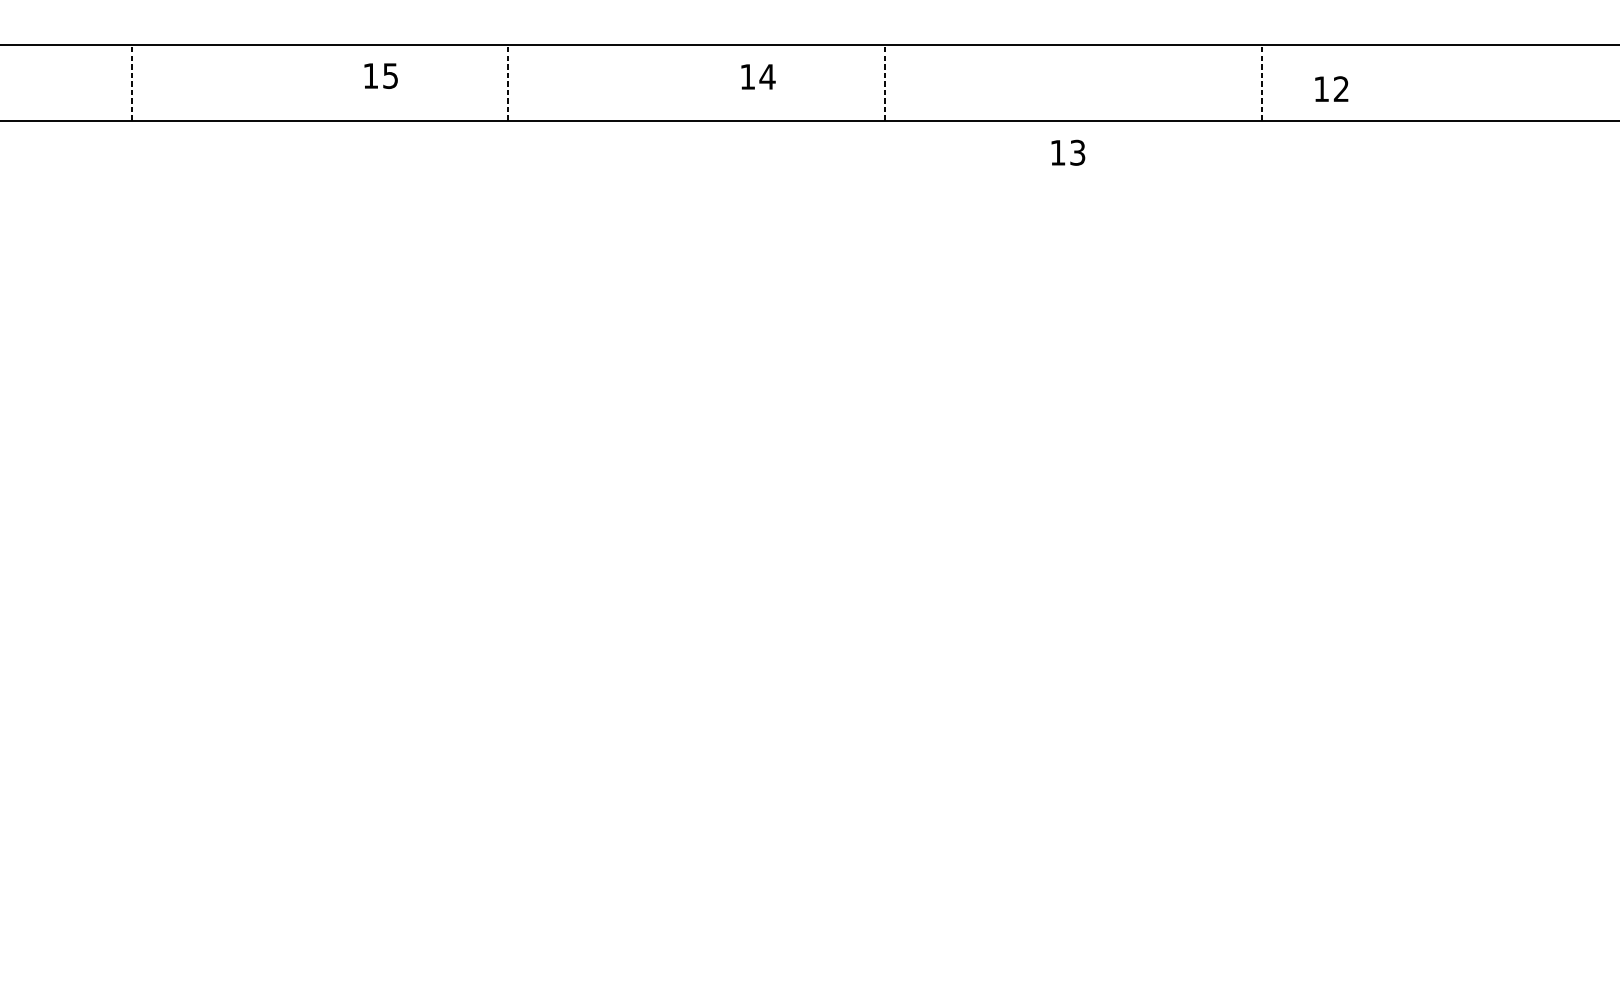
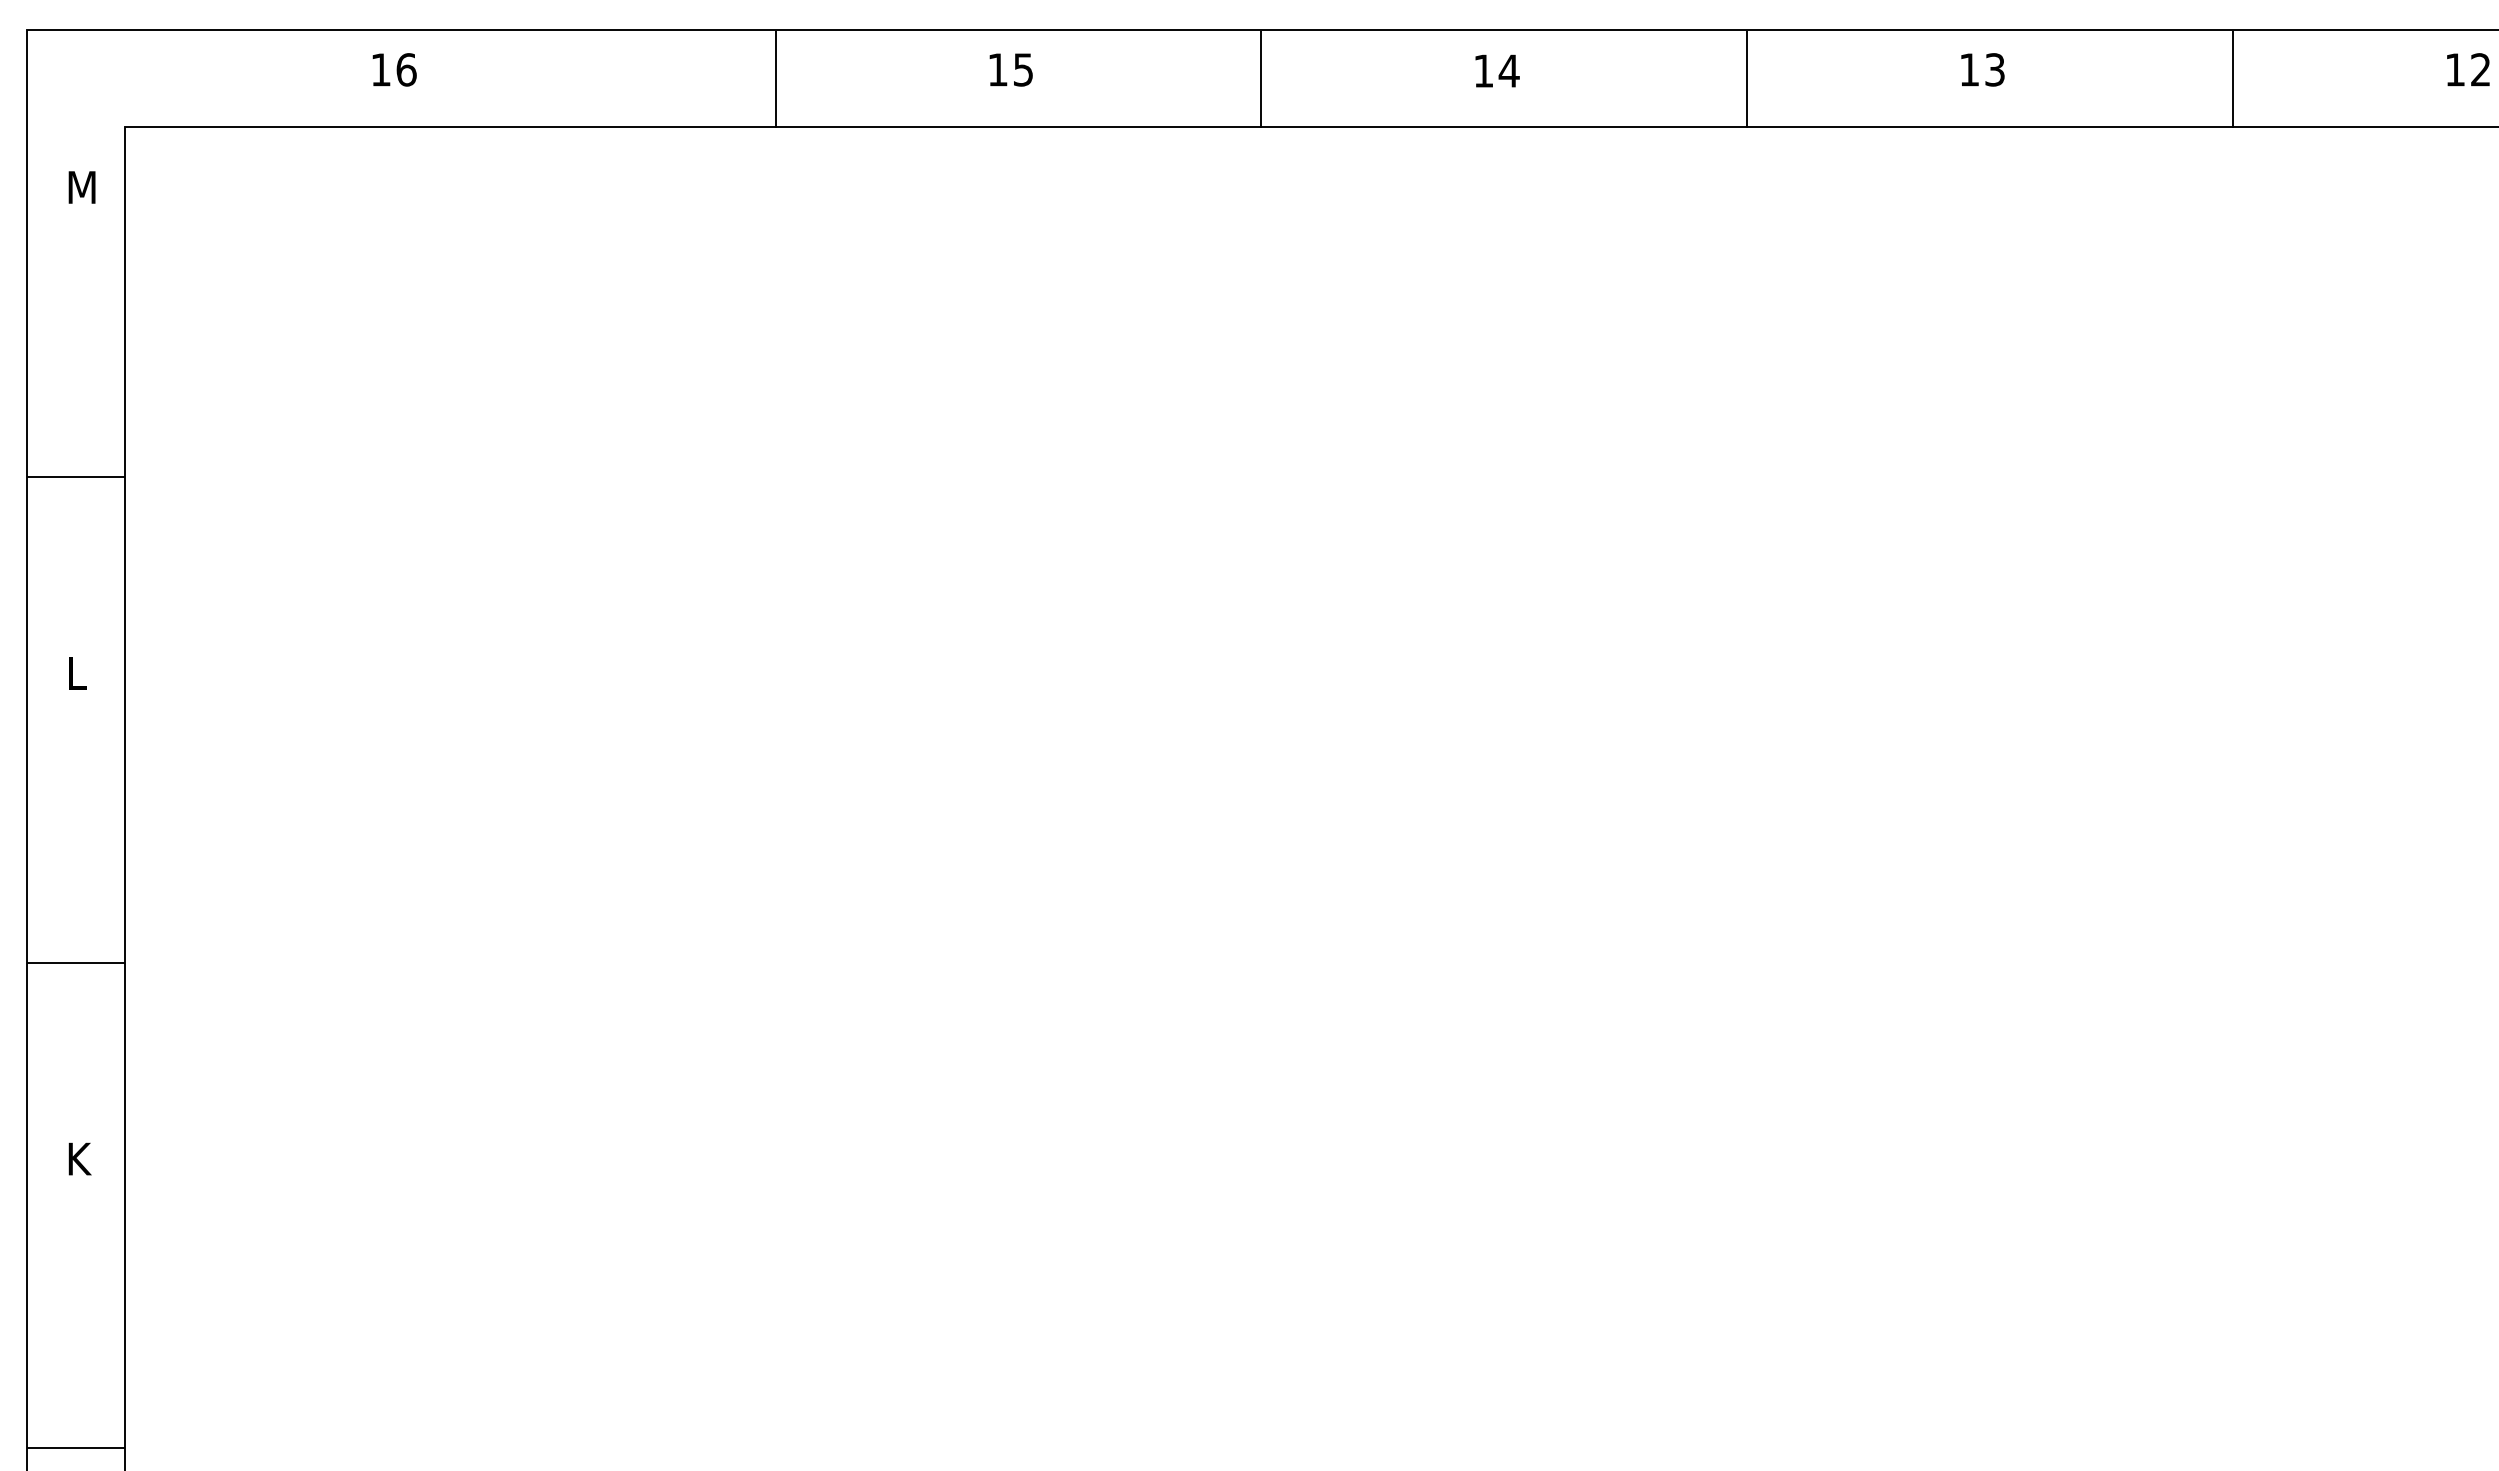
text: (380, 75) -> (1010, 69), moved
text: (758, 76) -> (1497, 70), moved
line: (131, 82) -> (775, 78), dashed -> solid
line: (508, 82) -> (1261, 78), dashed -> solid
line: (885, 82) -> (1747, 78), dashed -> solid
line: (1262, 82) -> (2232, 78), dashed -> solid
text: (1331, 88) -> (2468, 69), moved
text: (1068, 152) -> (1982, 69), moved

